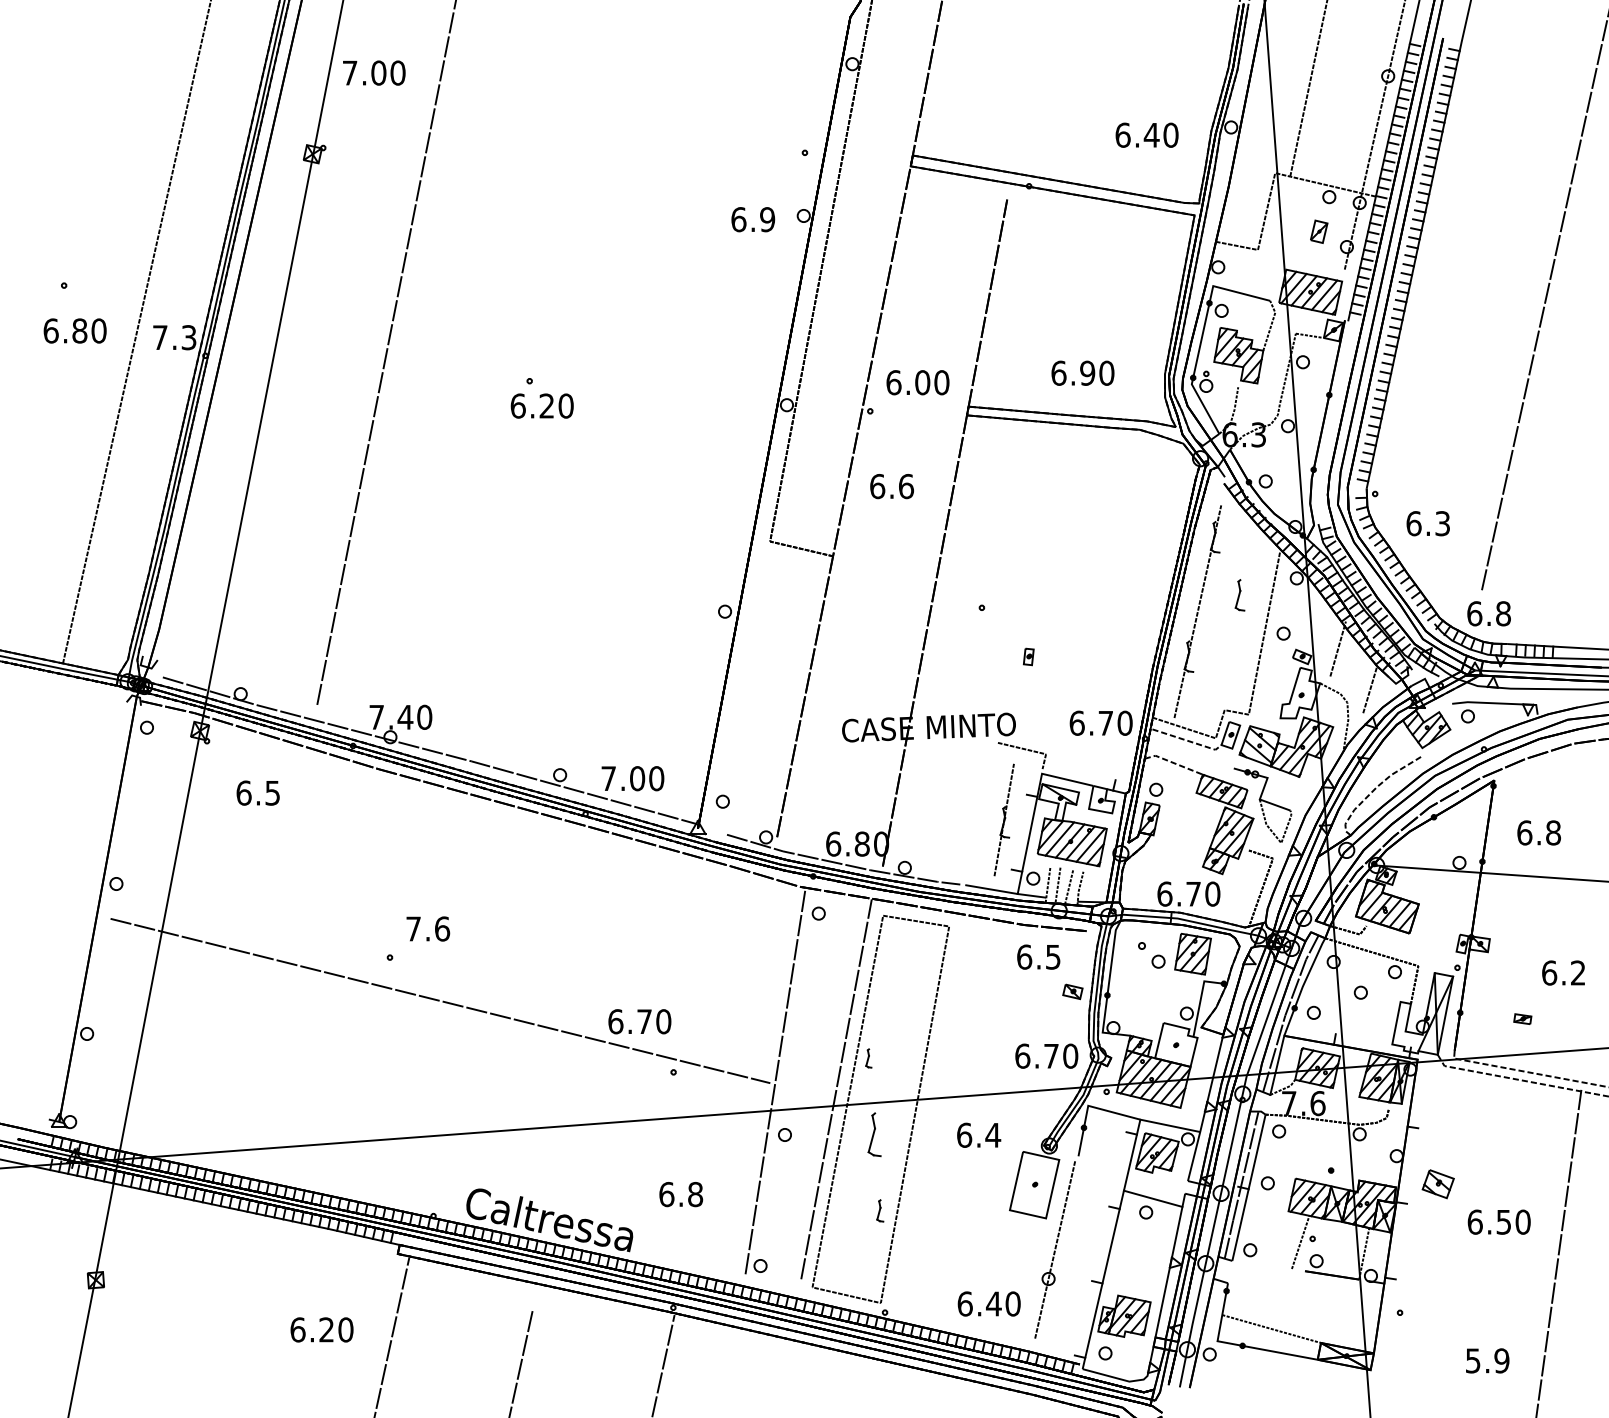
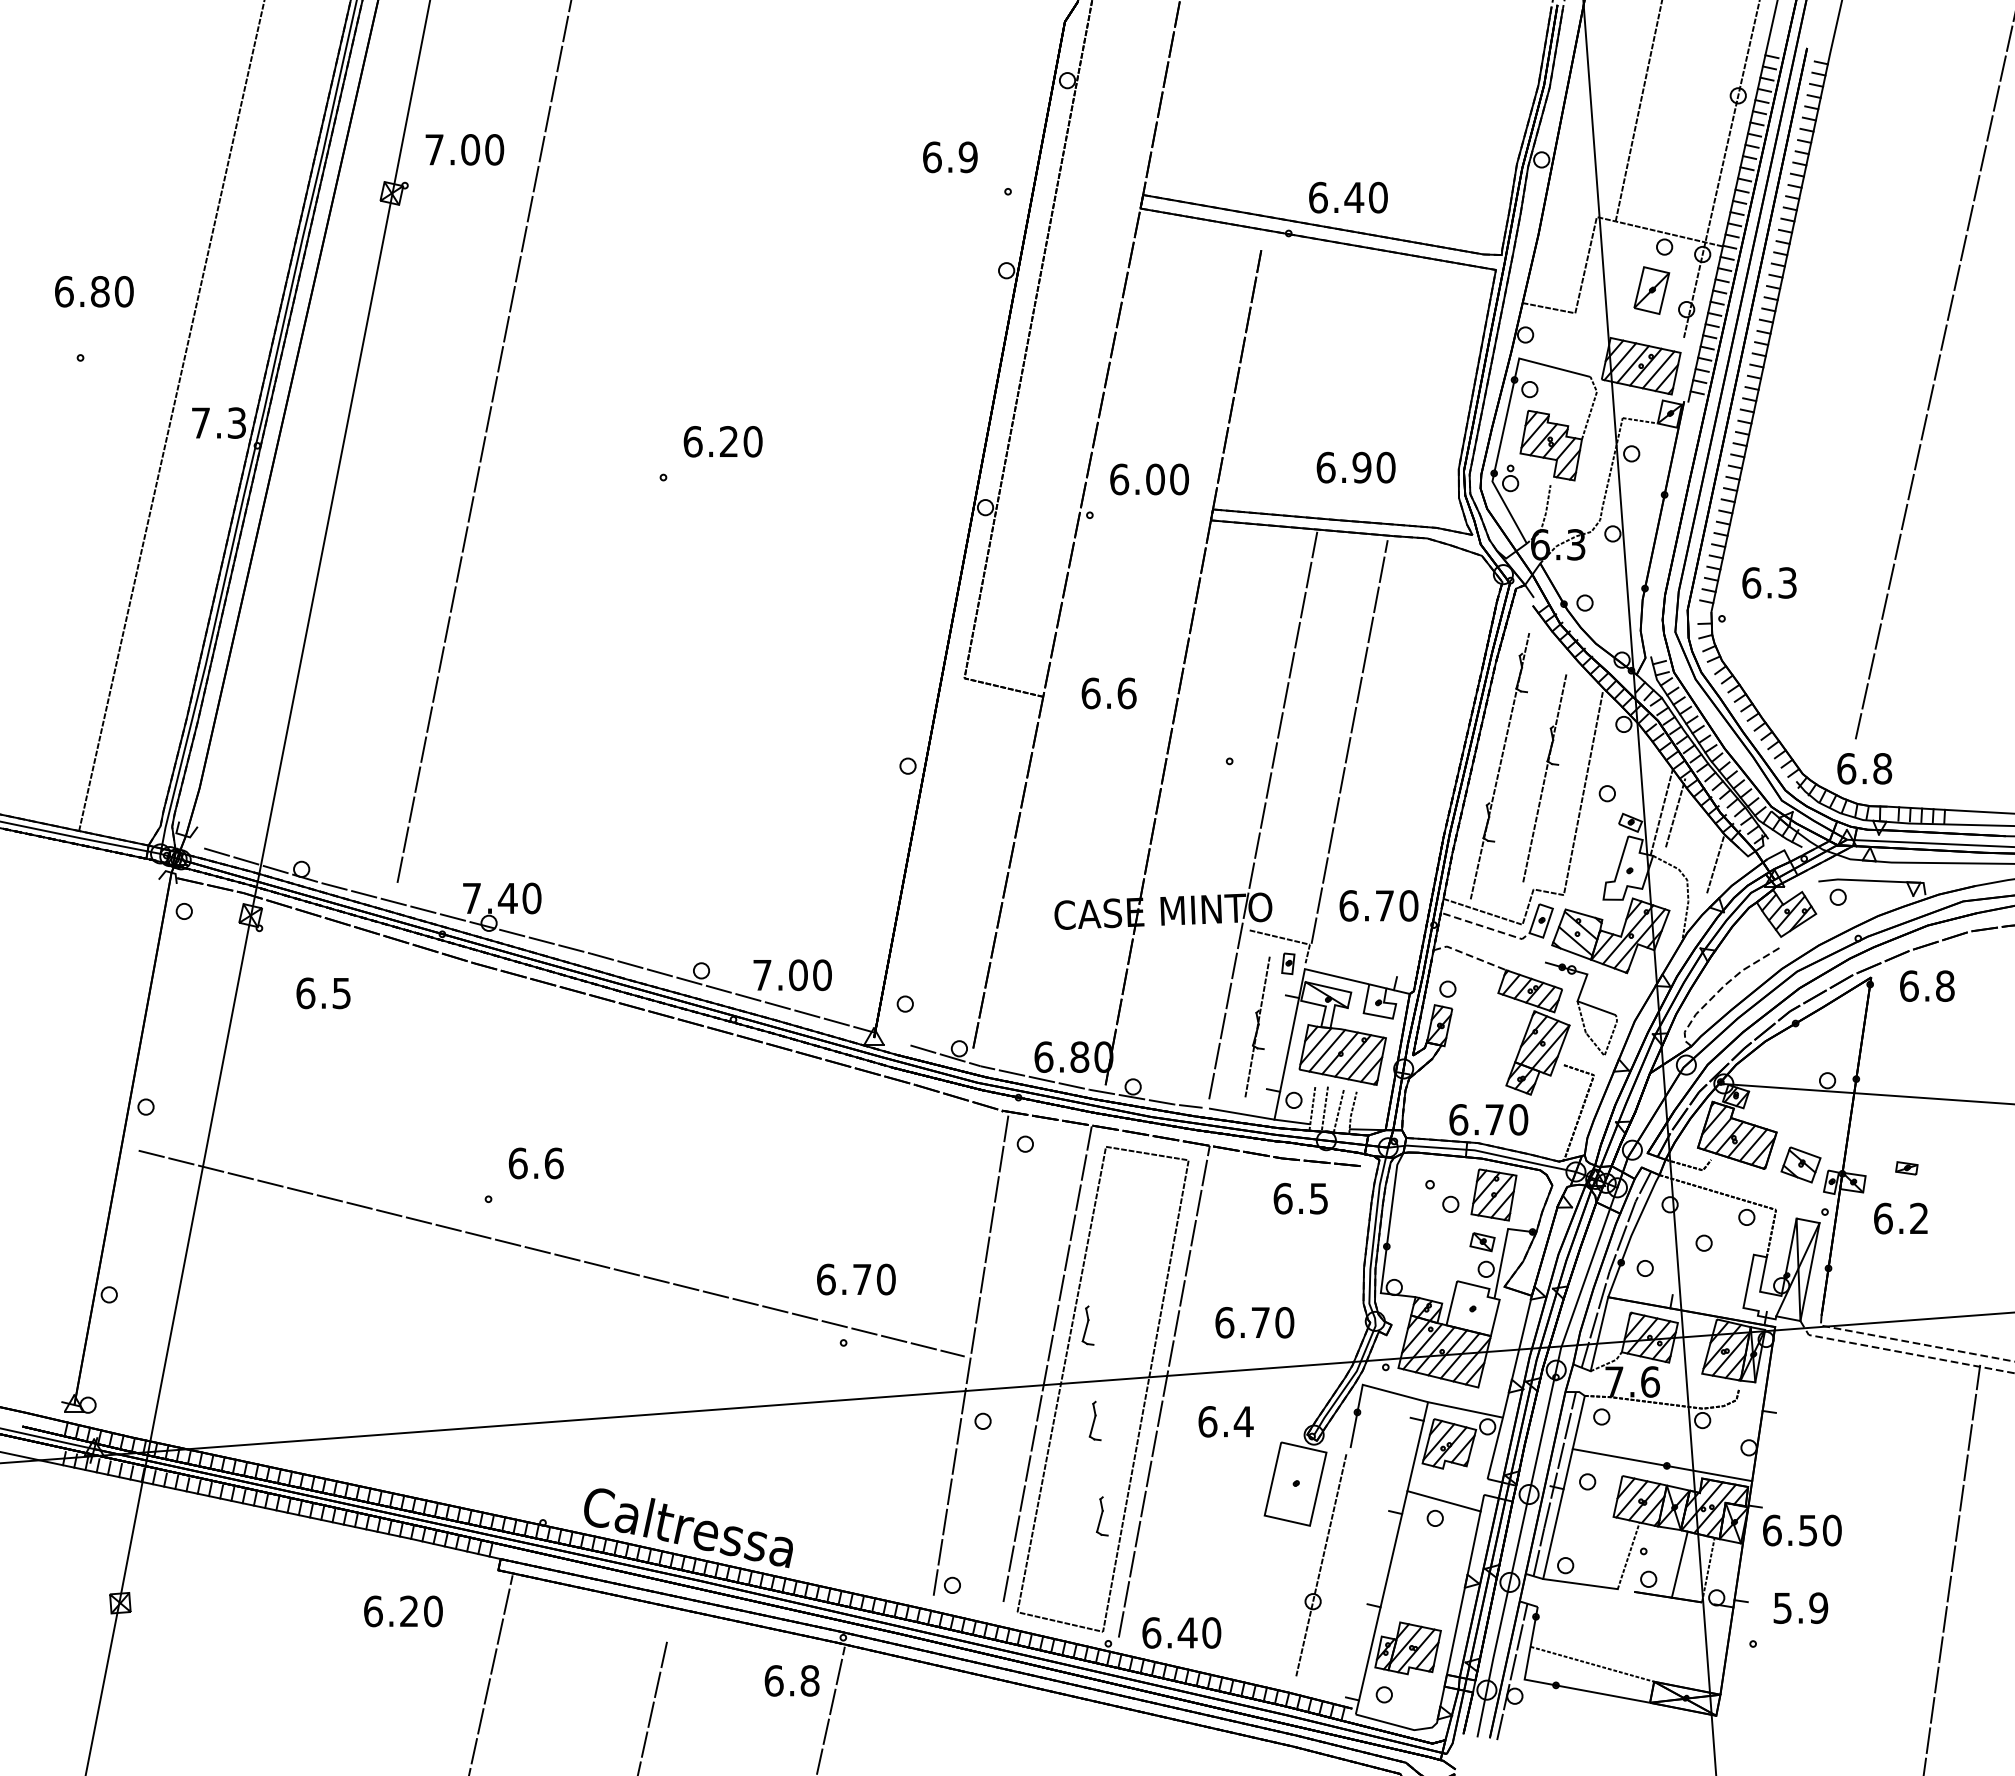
text: (374, 72) -> (464, 149), moved
text: (1147, 135) -> (1348, 197), moved
text: (753, 219) -> (950, 157), moved
part: (1318, 231) -> (1651, 290), size x1.67
text: (75, 330) -> (94, 291), moved
text: (541, 405) -> (722, 441), moved
text: (891, 486) -> (1108, 693), moved
text: (1428, 523) -> (1769, 582), moved
line: (1077, 591) -> (1349, 741), added
line: (1233, 620) -> (1544, 777), added
line: (1326, 648) -> (1661, 812), added
line: (1008, 649) -> (1263, 813), added
part: (1028, 656) -> (1288, 963), moved
text: (1539, 832) -> (1927, 985), moved
text: (413, 929) -> (517, 1163), 7.6 -> 6.6
text: (1563, 972) -> (1900, 1218), moved
part: (1072, 992) -> (1482, 1242), moved
part: (1522, 1019) -> (1906, 1168), moved
text: (639, 1021) -> (856, 1279), moved
text: (1046, 1056) -> (1254, 1322), moved
part: (868, 1058) -> (1087, 1325), size x1.67
line: (929, 1111) -> (1163, 1391), added
part: (873, 1134) -> (1094, 1420), size x0.71
line: (1327, 1170) -> (1662, 1465), added
part: (1437, 1183) -> (1800, 1164), moved
text: (680, 1194) -> (791, 1680), moved
part: (880, 1210) -> (1102, 1516), size x1.43
text: (1499, 1222) -> (1802, 1530), moved
line: (1341, 1249) -> (1679, 1564), added
line: (1262, 1265) -> (1580, 1584), added
text: (988, 1303) -> (1181, 1632), moved
text: (322, 1329) -> (403, 1611), moved
line: (1207, 1334) -> (1512, 1671), added
text: (1487, 1360) -> (1800, 1607), moved

